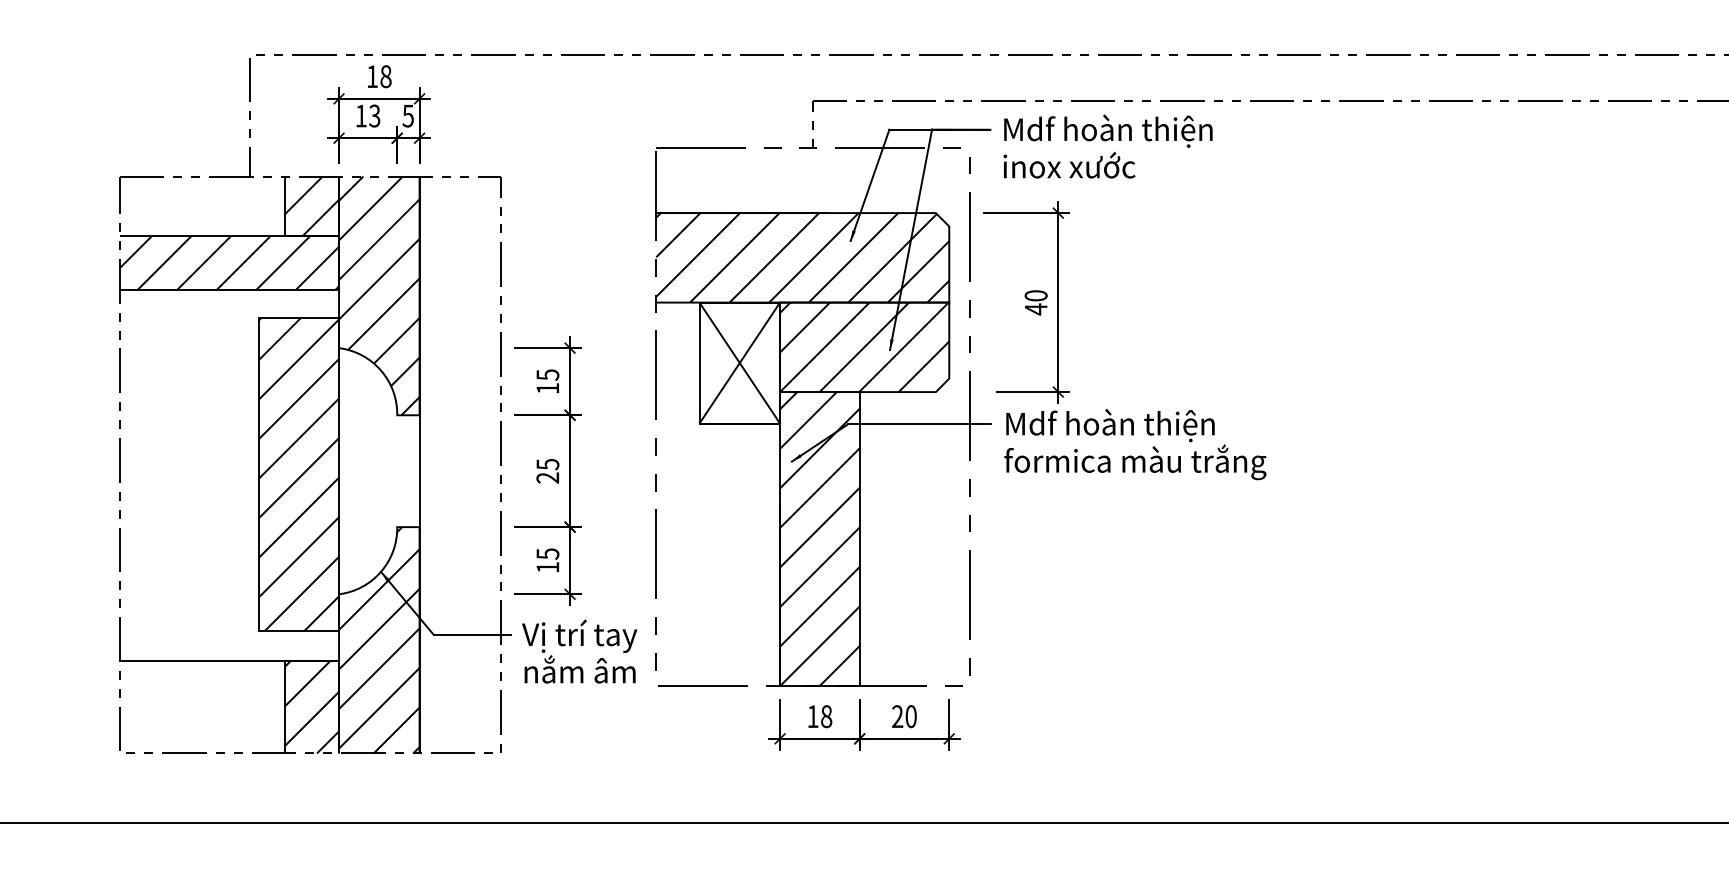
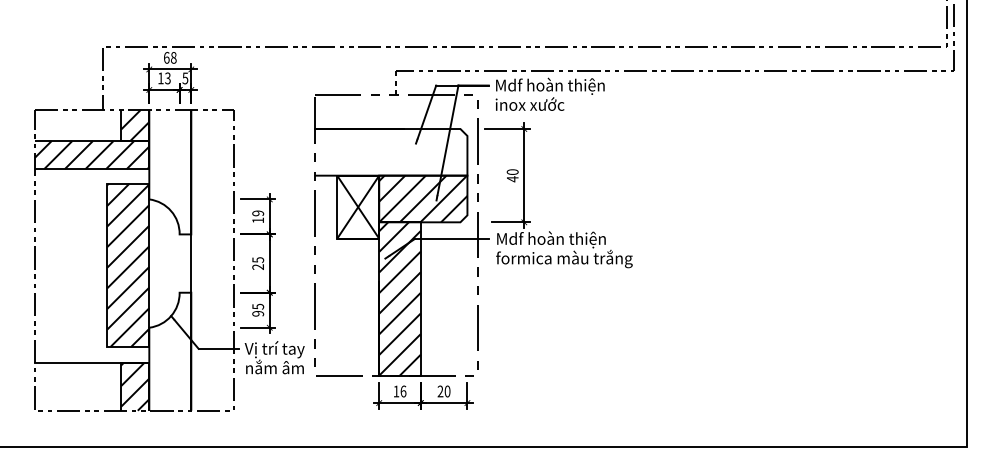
text: (372, 75) -> (166, 57), 18 -> 68
hatch: (801, 258) -> (390, 152), removed
hatch: (379, 294) -> (170, 171), removed
text: (546, 375) -> (257, 213), 15 -> 19
text: (548, 566) -> (258, 313), 15 -> 95
hatch: (379, 639) -> (170, 351), removed
text: (826, 716) -> (403, 391), 18 -> 16

